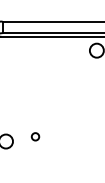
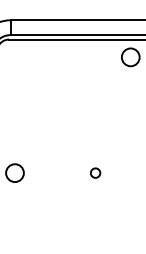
circle: (35, 136) -> (95, 172), moved

